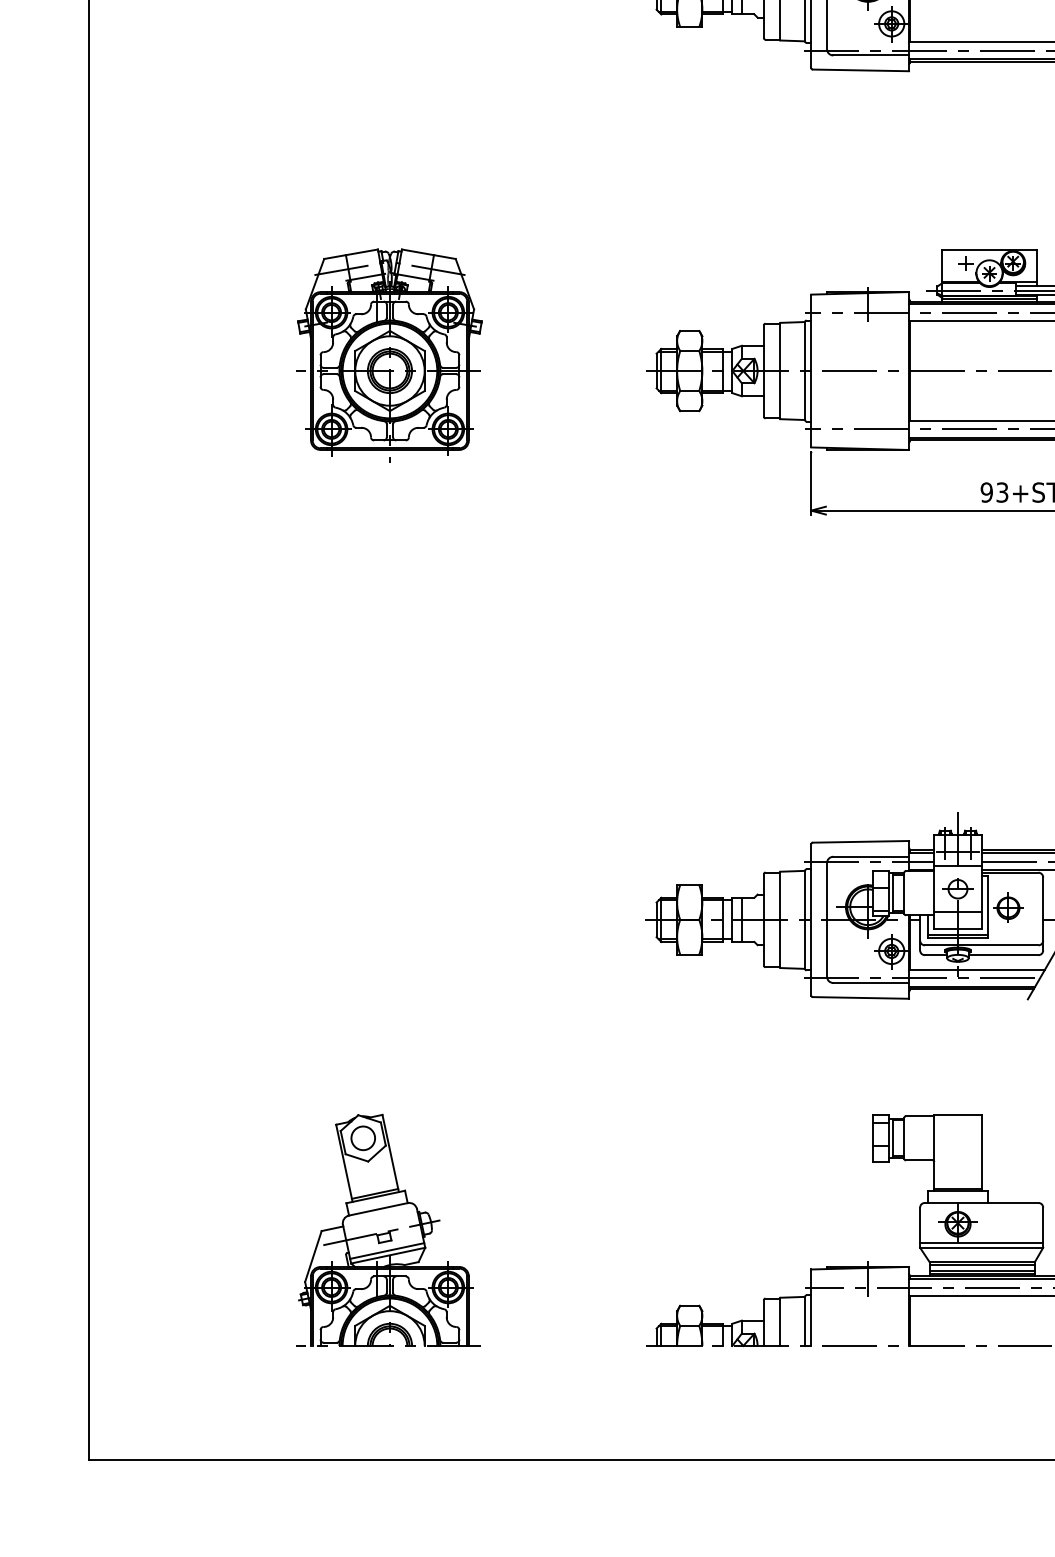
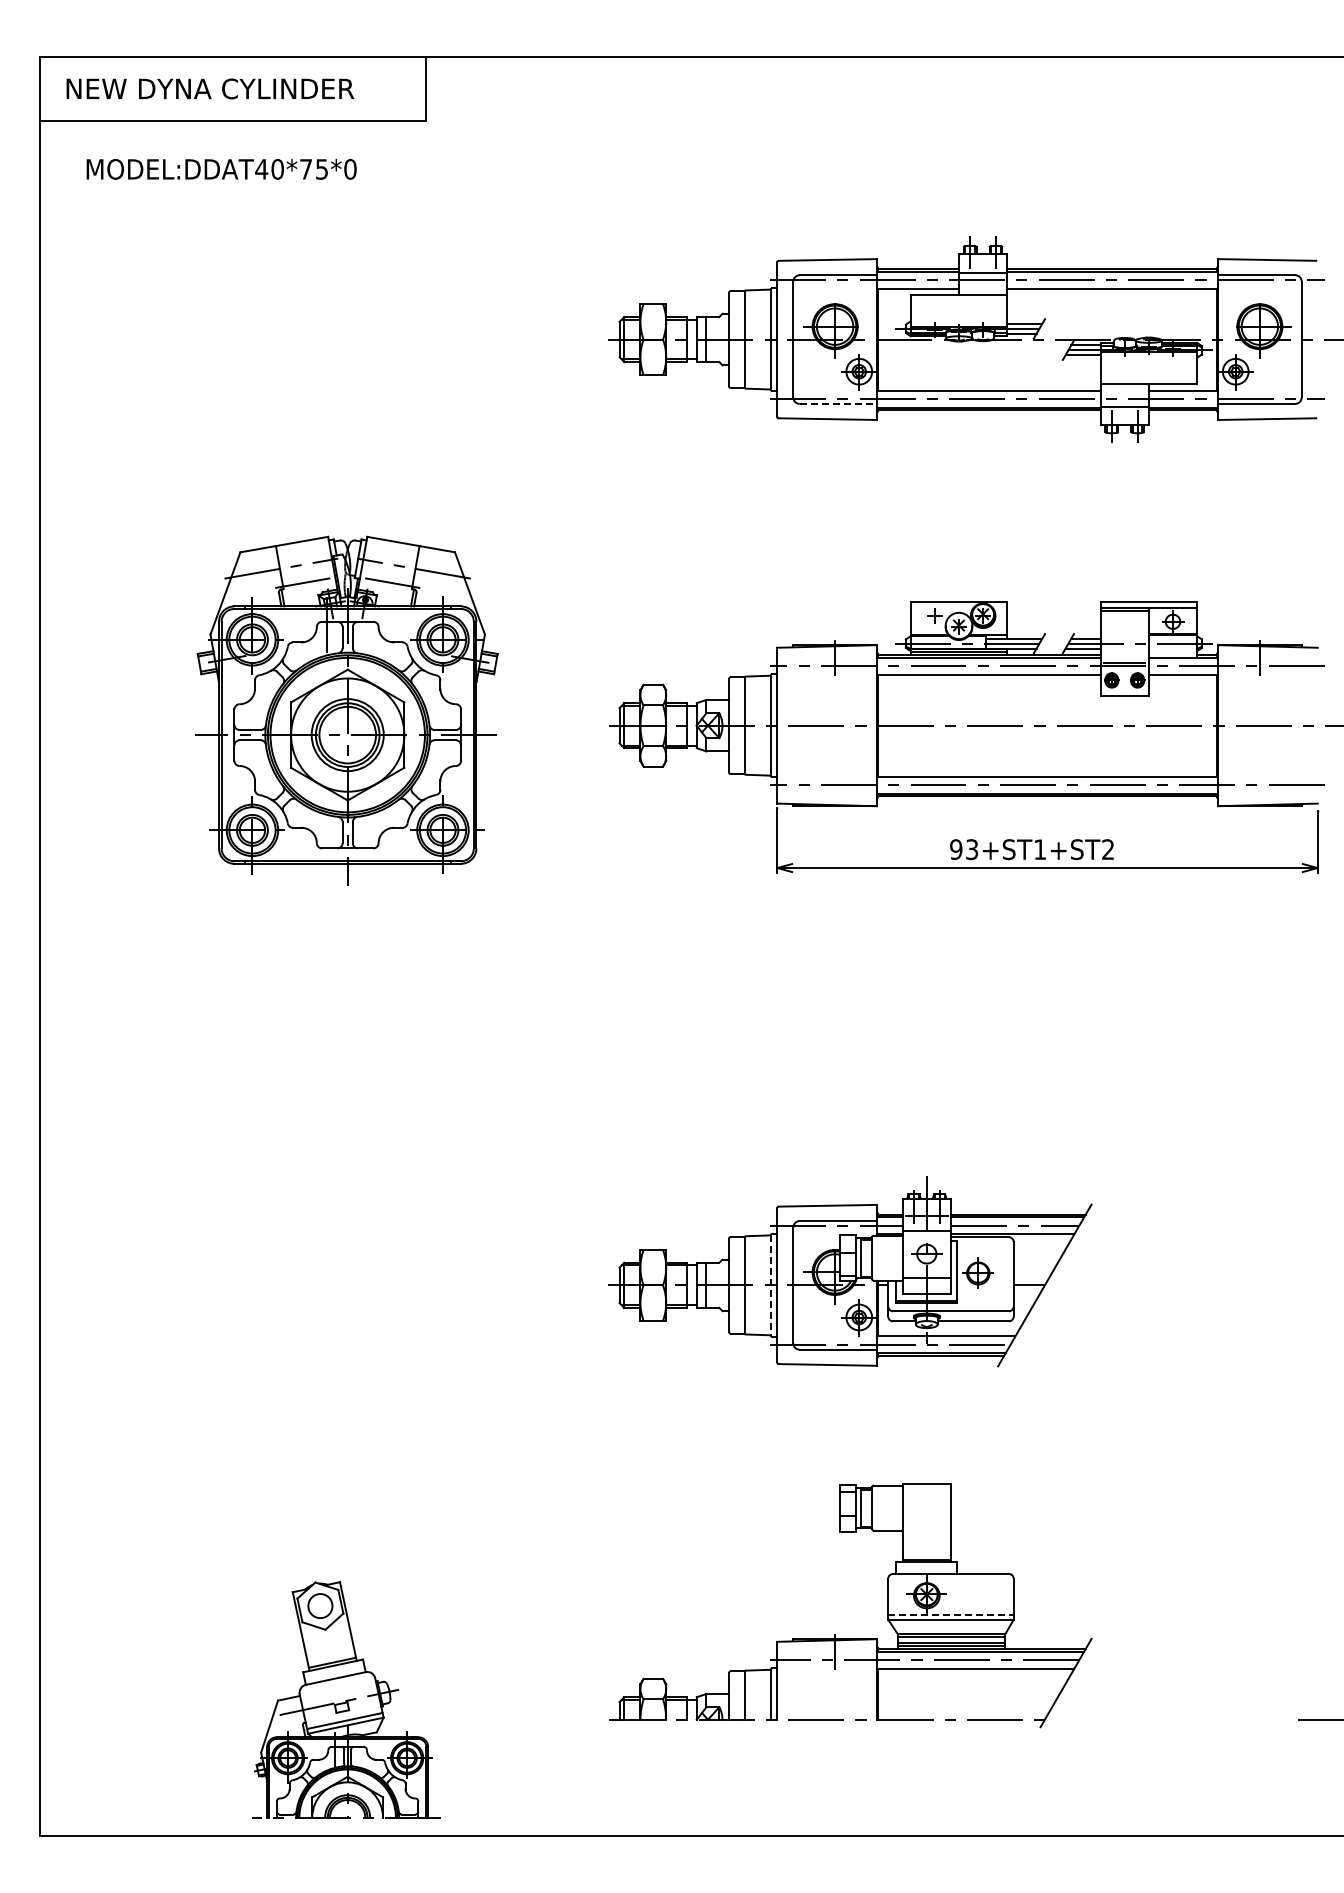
line: (871, 55) -> (838, 403), solid -> dashed
part: (389, 355) -> (347, 709), size x1.6
line: (804, 920) -> (770, 1285), solid -> dashed
part: (388, 1229) -> (346, 1699), moved
line: (981, 1242) -> (950, 1614), solid -> dashed

